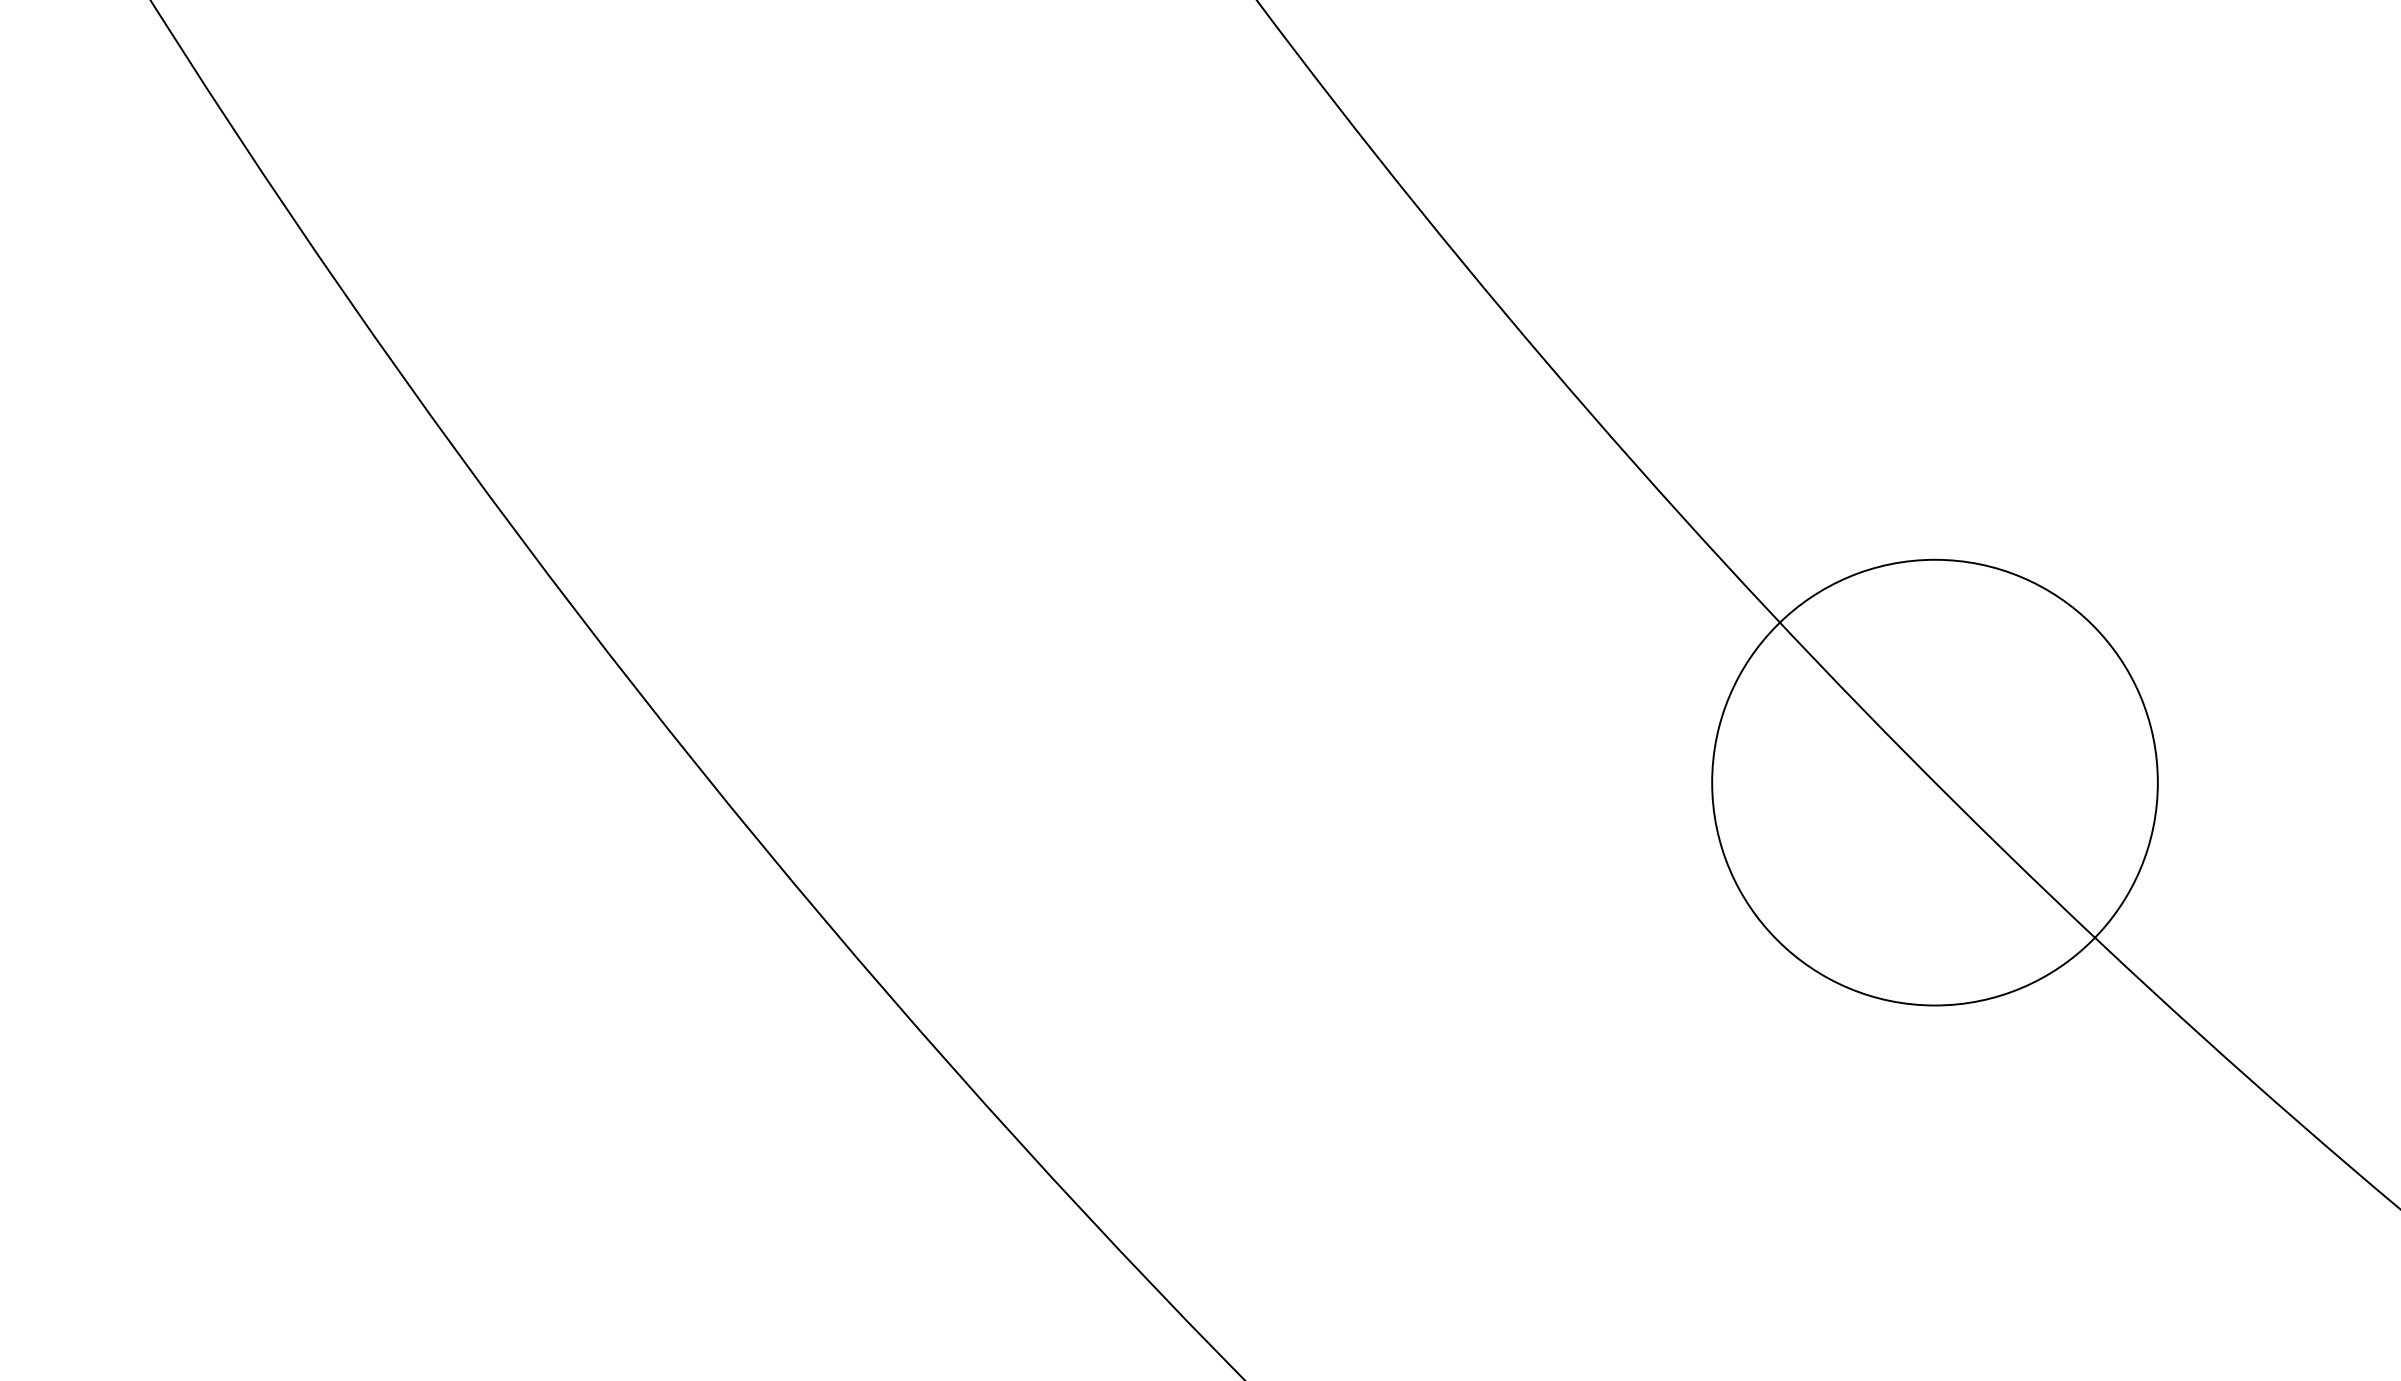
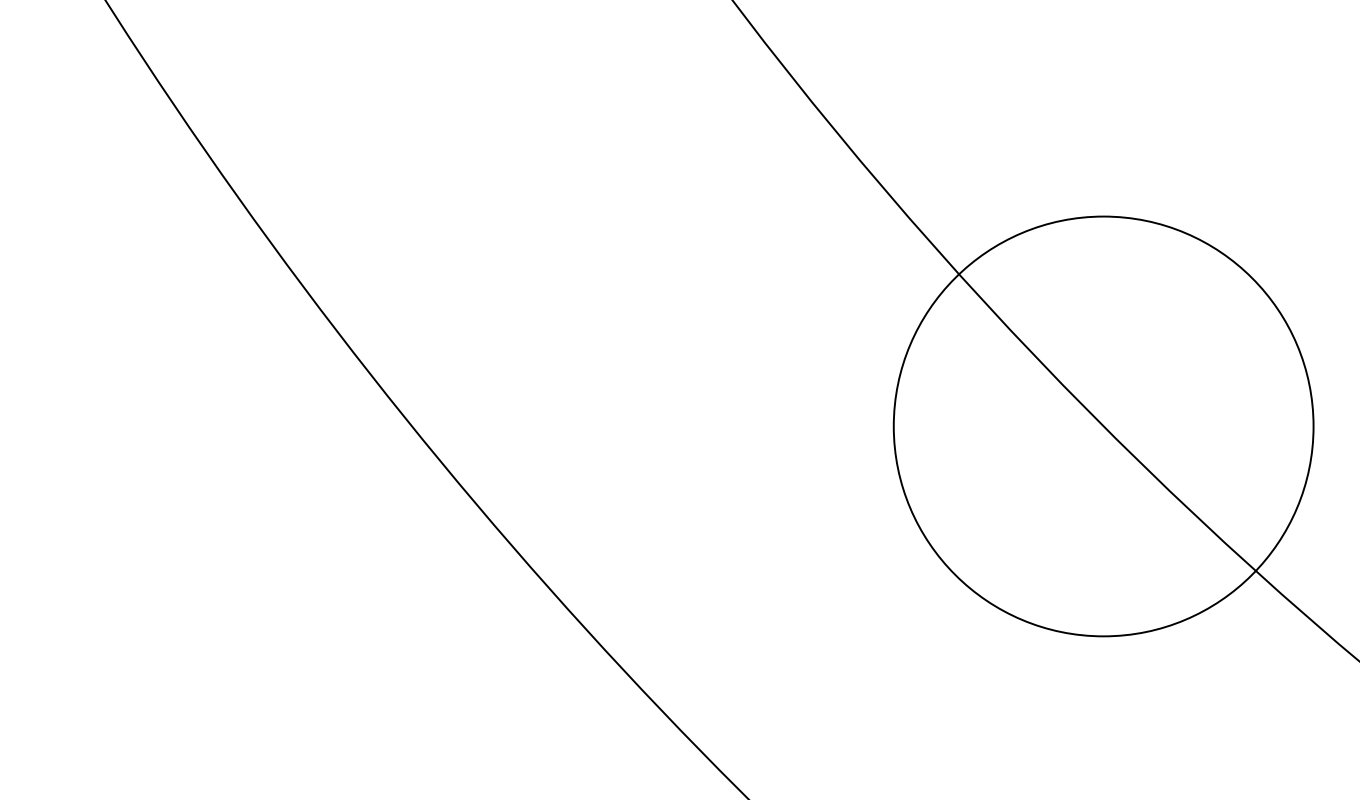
circle: (1934, 782) -> (1103, 426), size x1.67

